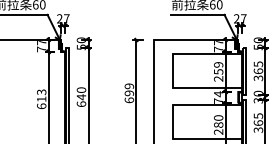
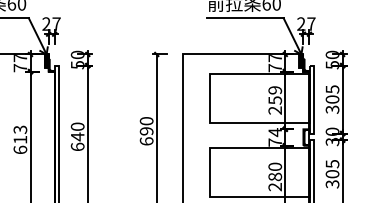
text: (257, 70) -> (331, 98), 365 -> 305
text: (129, 86) -> (146, 121), 699 -> 690
text: (257, 122) -> (331, 173), 365 -> 305

